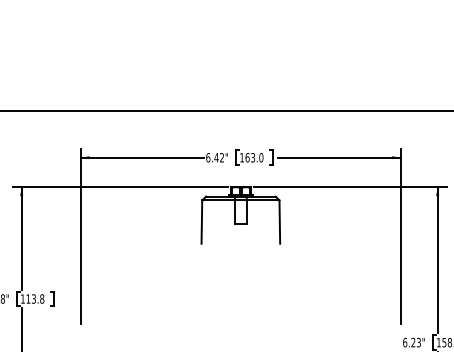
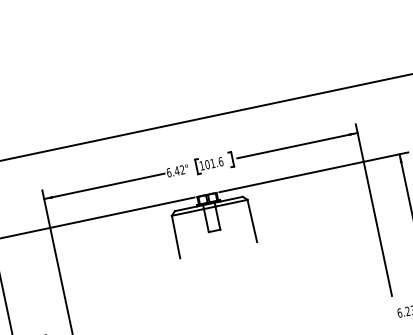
text: (254, 157) -> (214, 162), 163.0 -> 101.6

